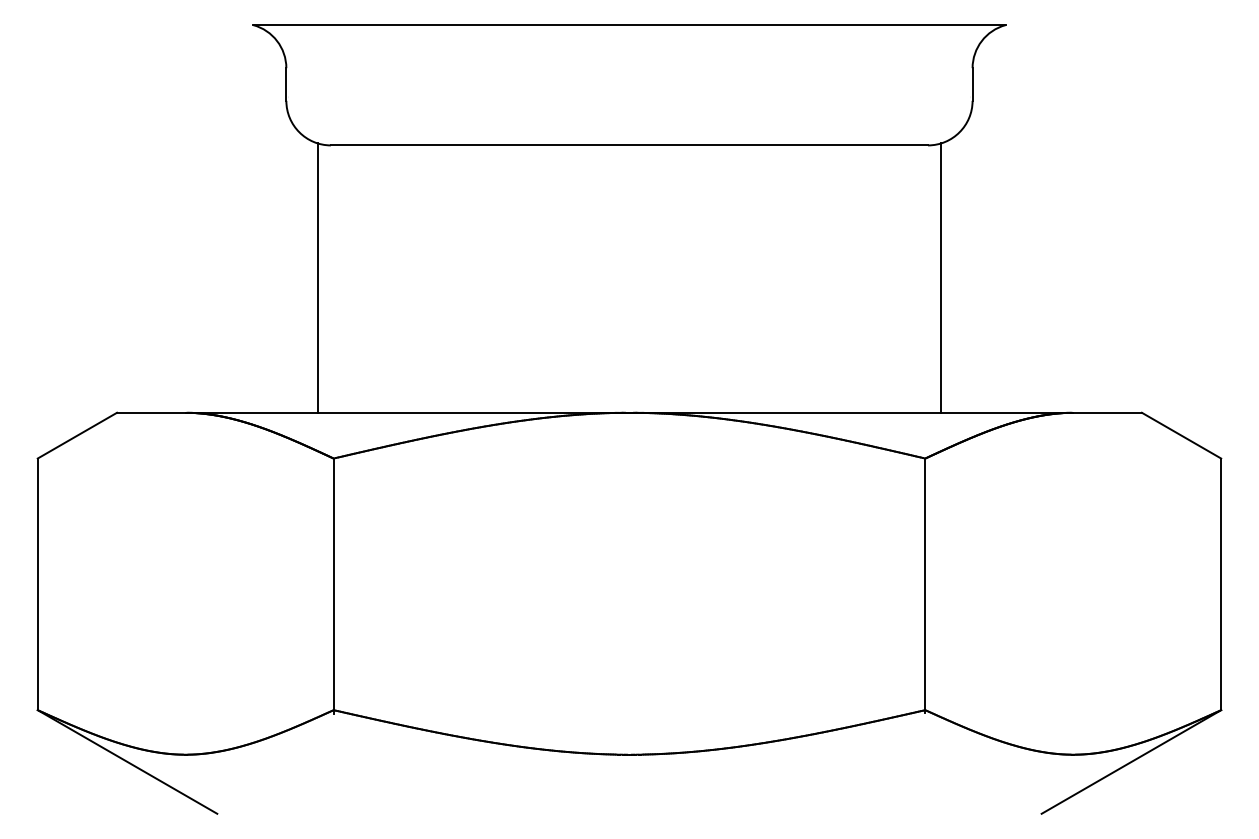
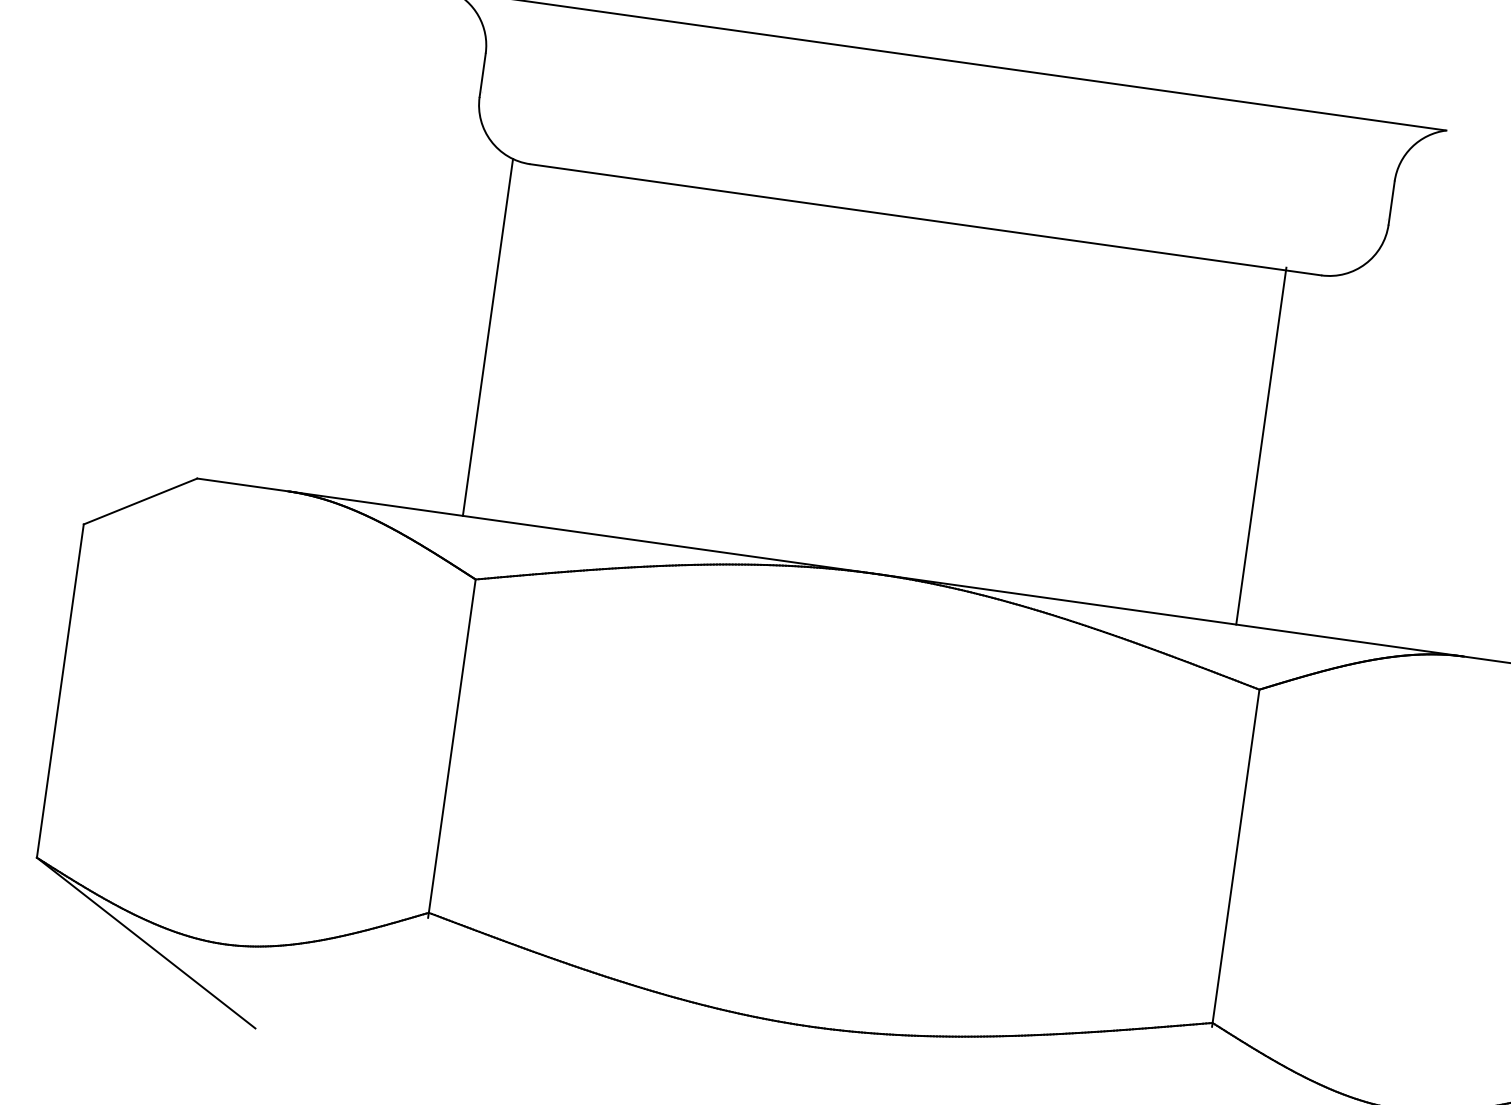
line: (941, 277) -> (1261, 445), moved

